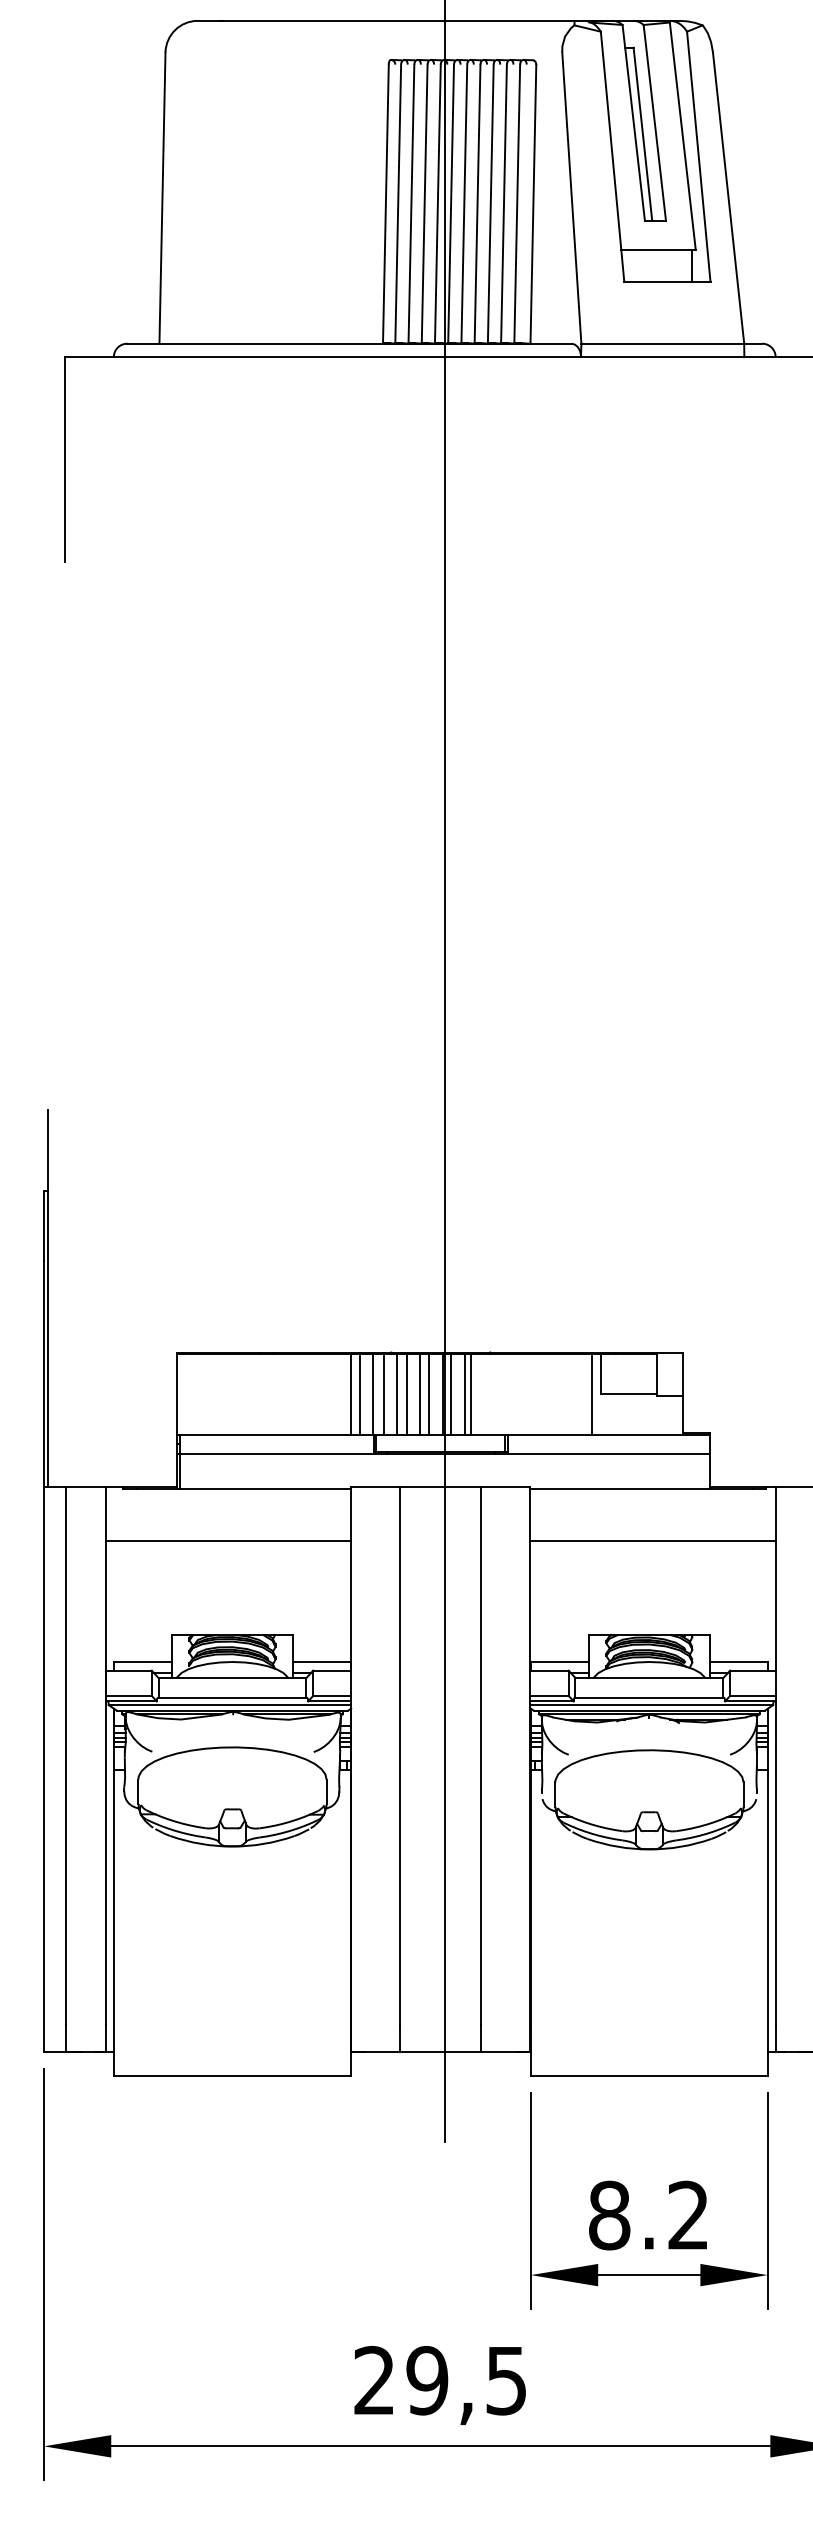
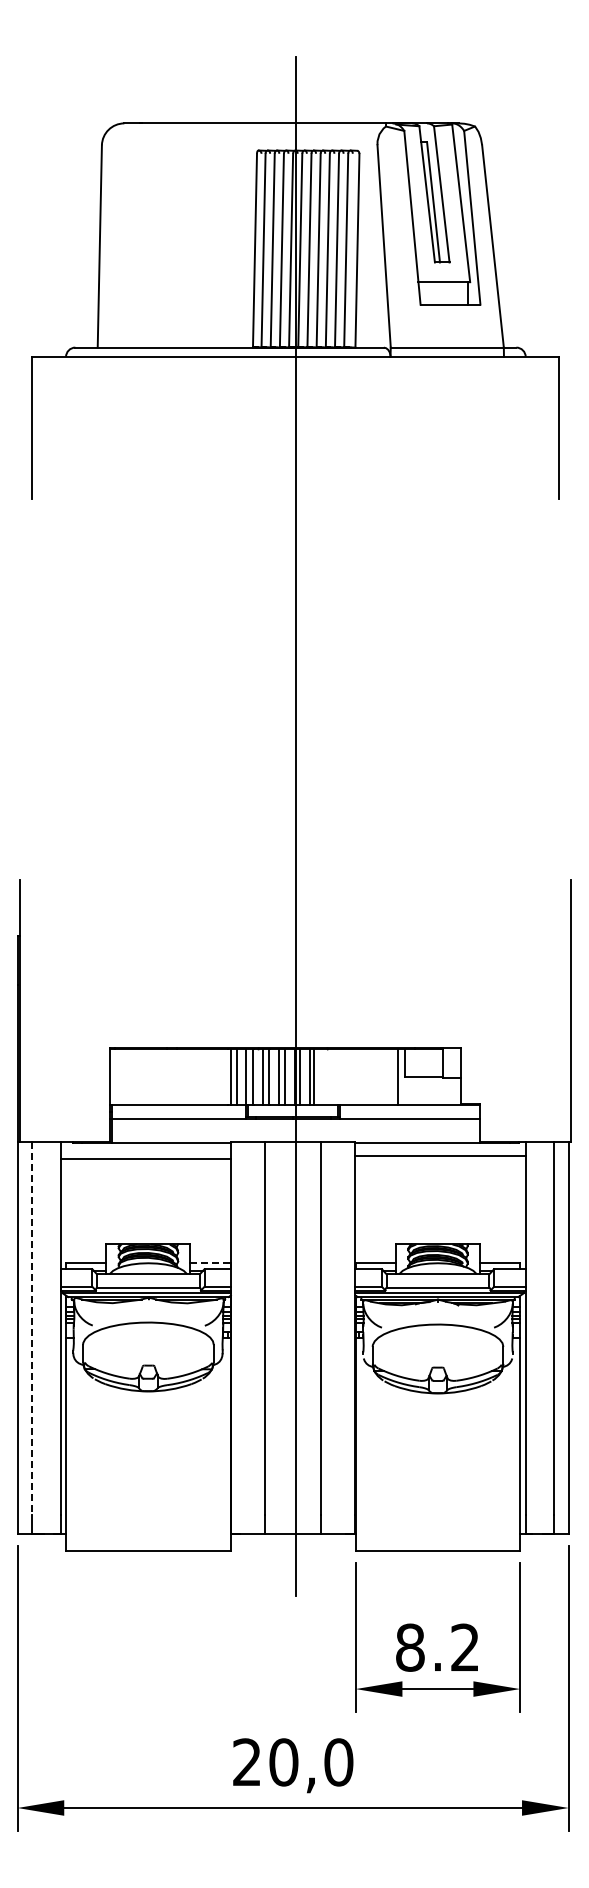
line: (228, 1541) -> (145, 1159), moved
line: (652, 1541) -> (440, 1156), moved
line: (321, 1662) -> (210, 1263), solid -> dashed
line: (65, 1755) -> (32, 1328), solid -> dashed
text: (467, 2380) -> (311, 1762), 29,5 -> 20,0

